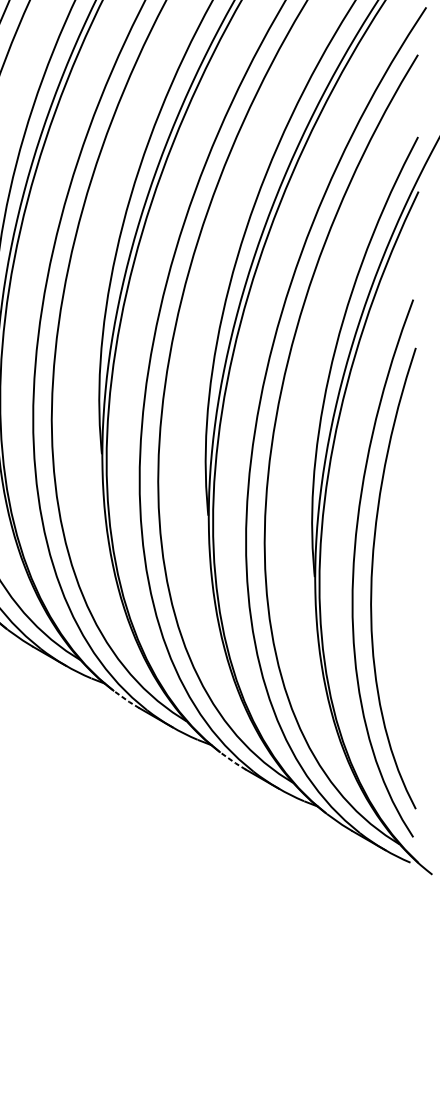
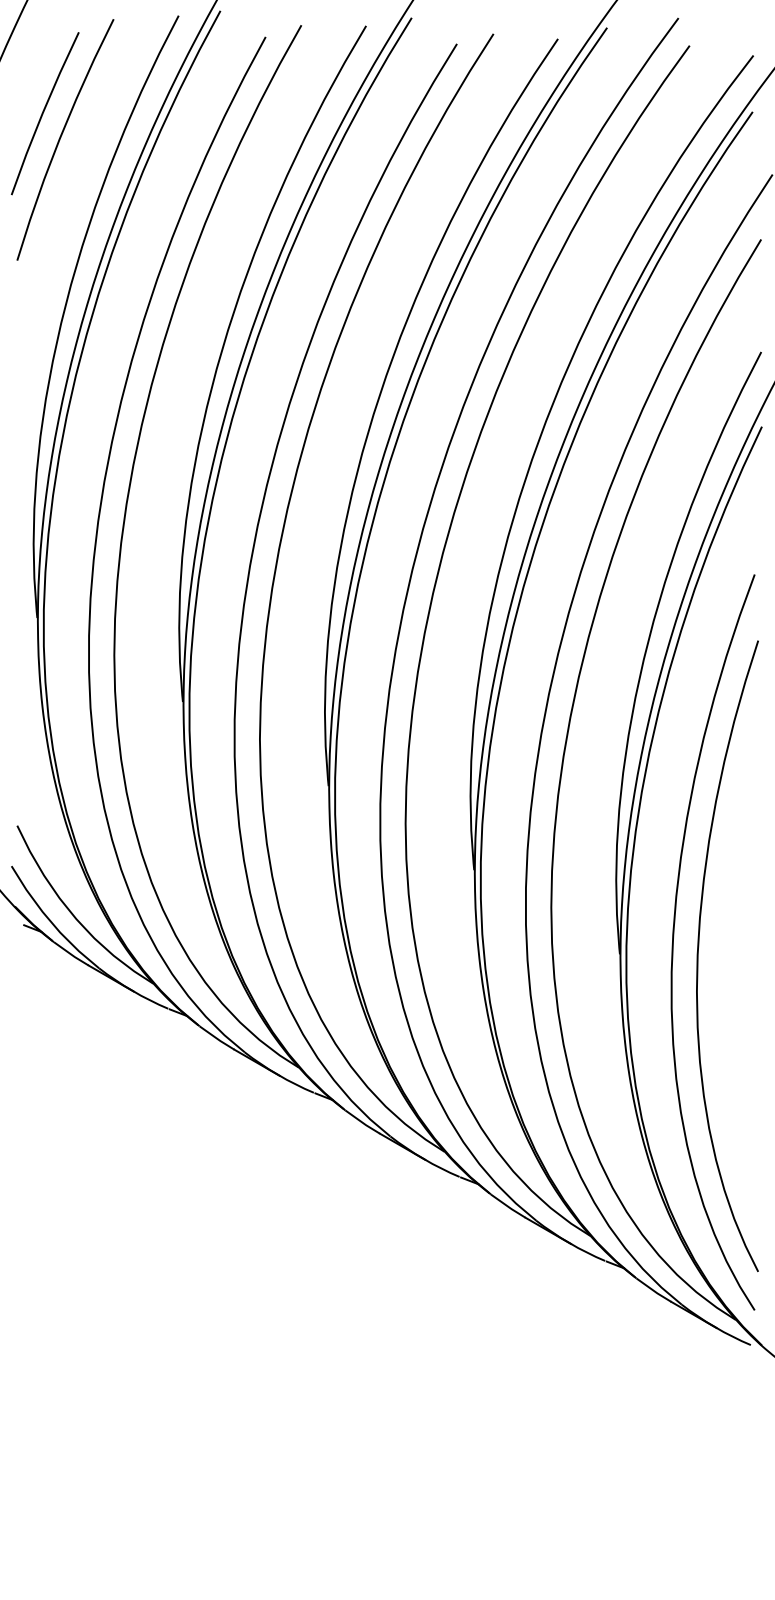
line: (126, 700) -> (362, 1122), dashed -> solid
line: (233, 762) -> (508, 1207), dashed -> solid

